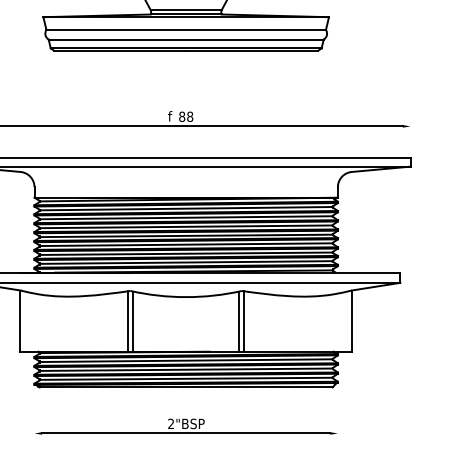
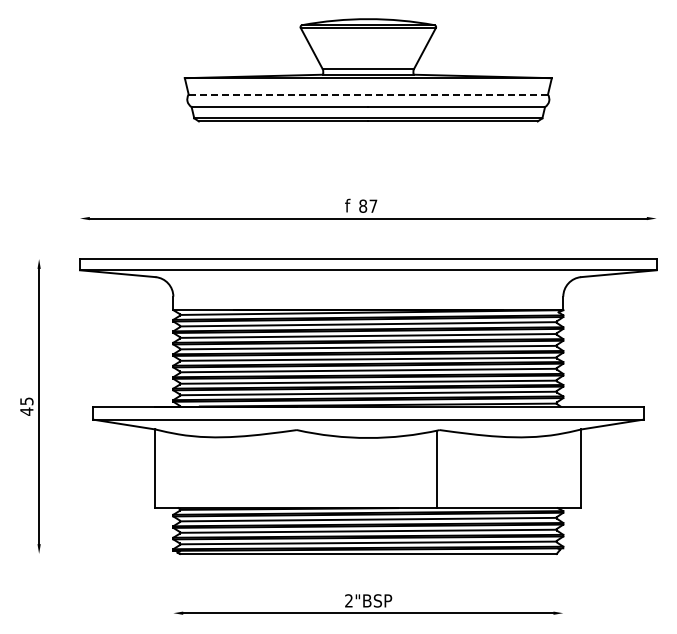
line: (186, 29) -> (368, 94), solid -> dashed
text: (190, 116) -> (373, 205), 88 -> 87
line: (127, 321) -> (293, 469), removed
line: (133, 321) -> (300, 469), removed
line: (244, 321) -> (443, 469), removed

